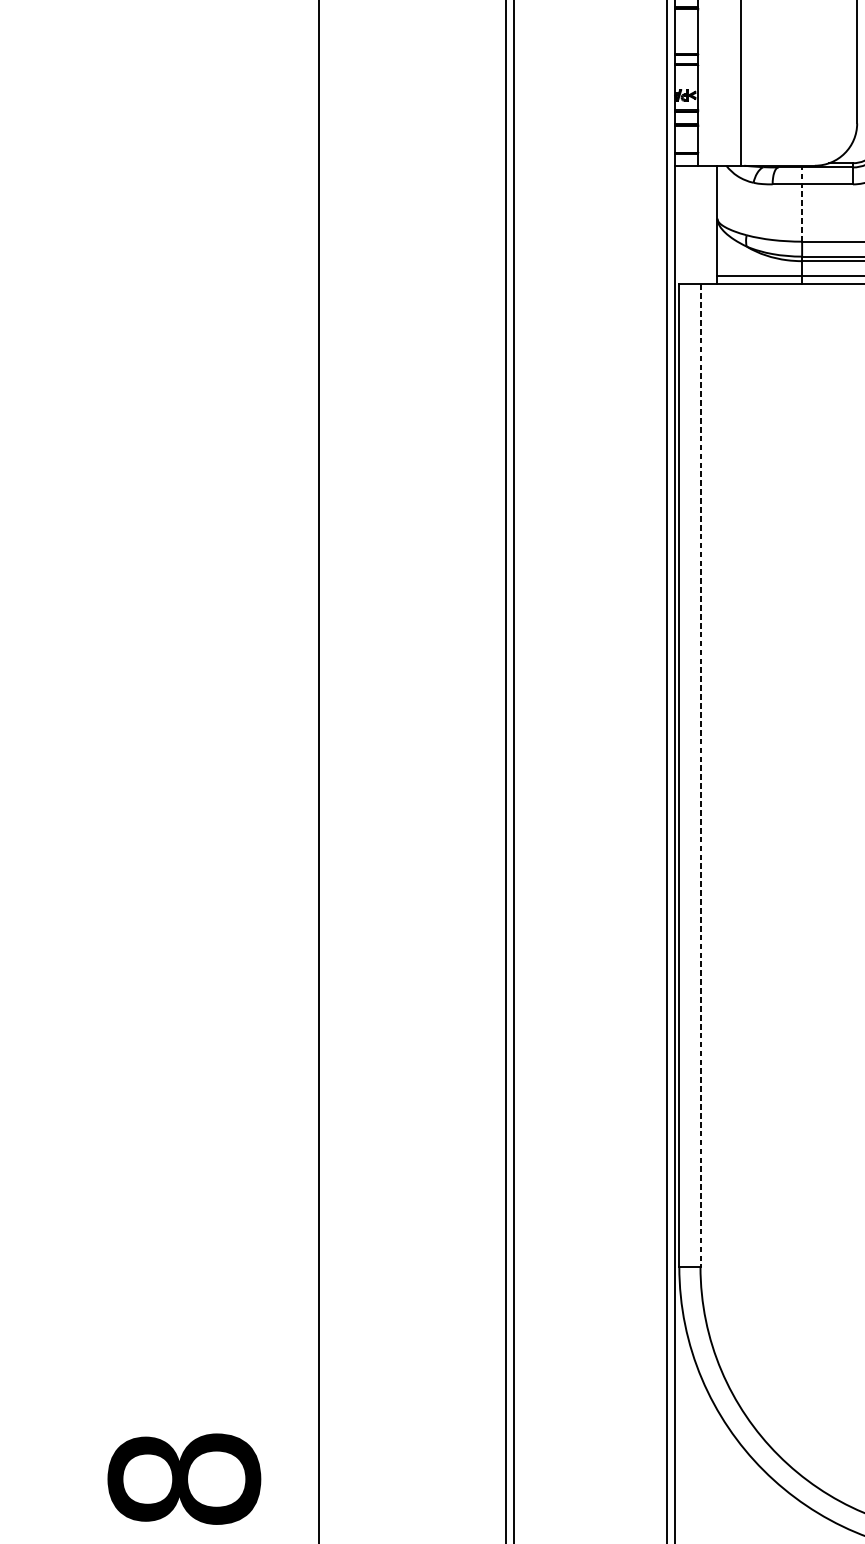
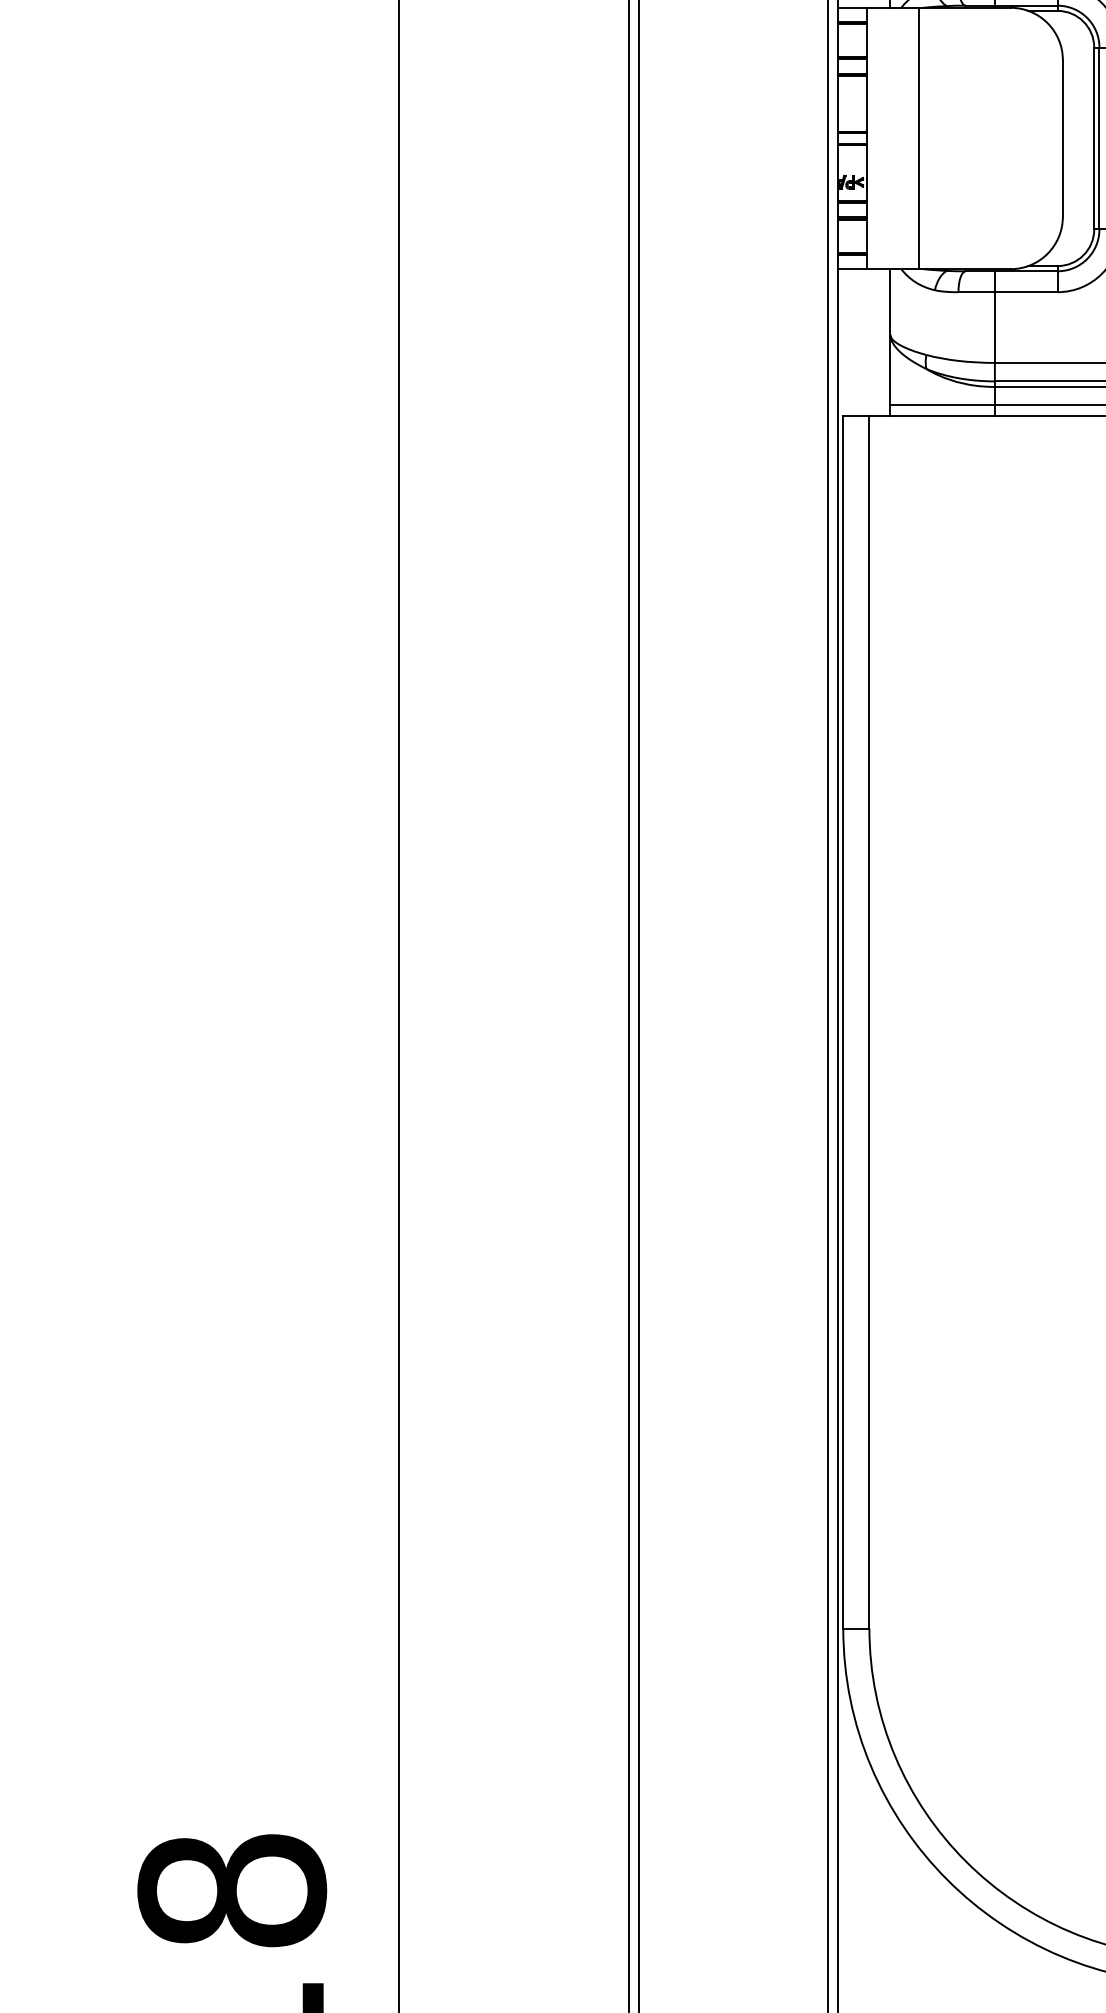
line: (801, 204) -> (994, 317), dashed -> solid
line: (700, 775) -> (869, 1022), dashed -> solid

